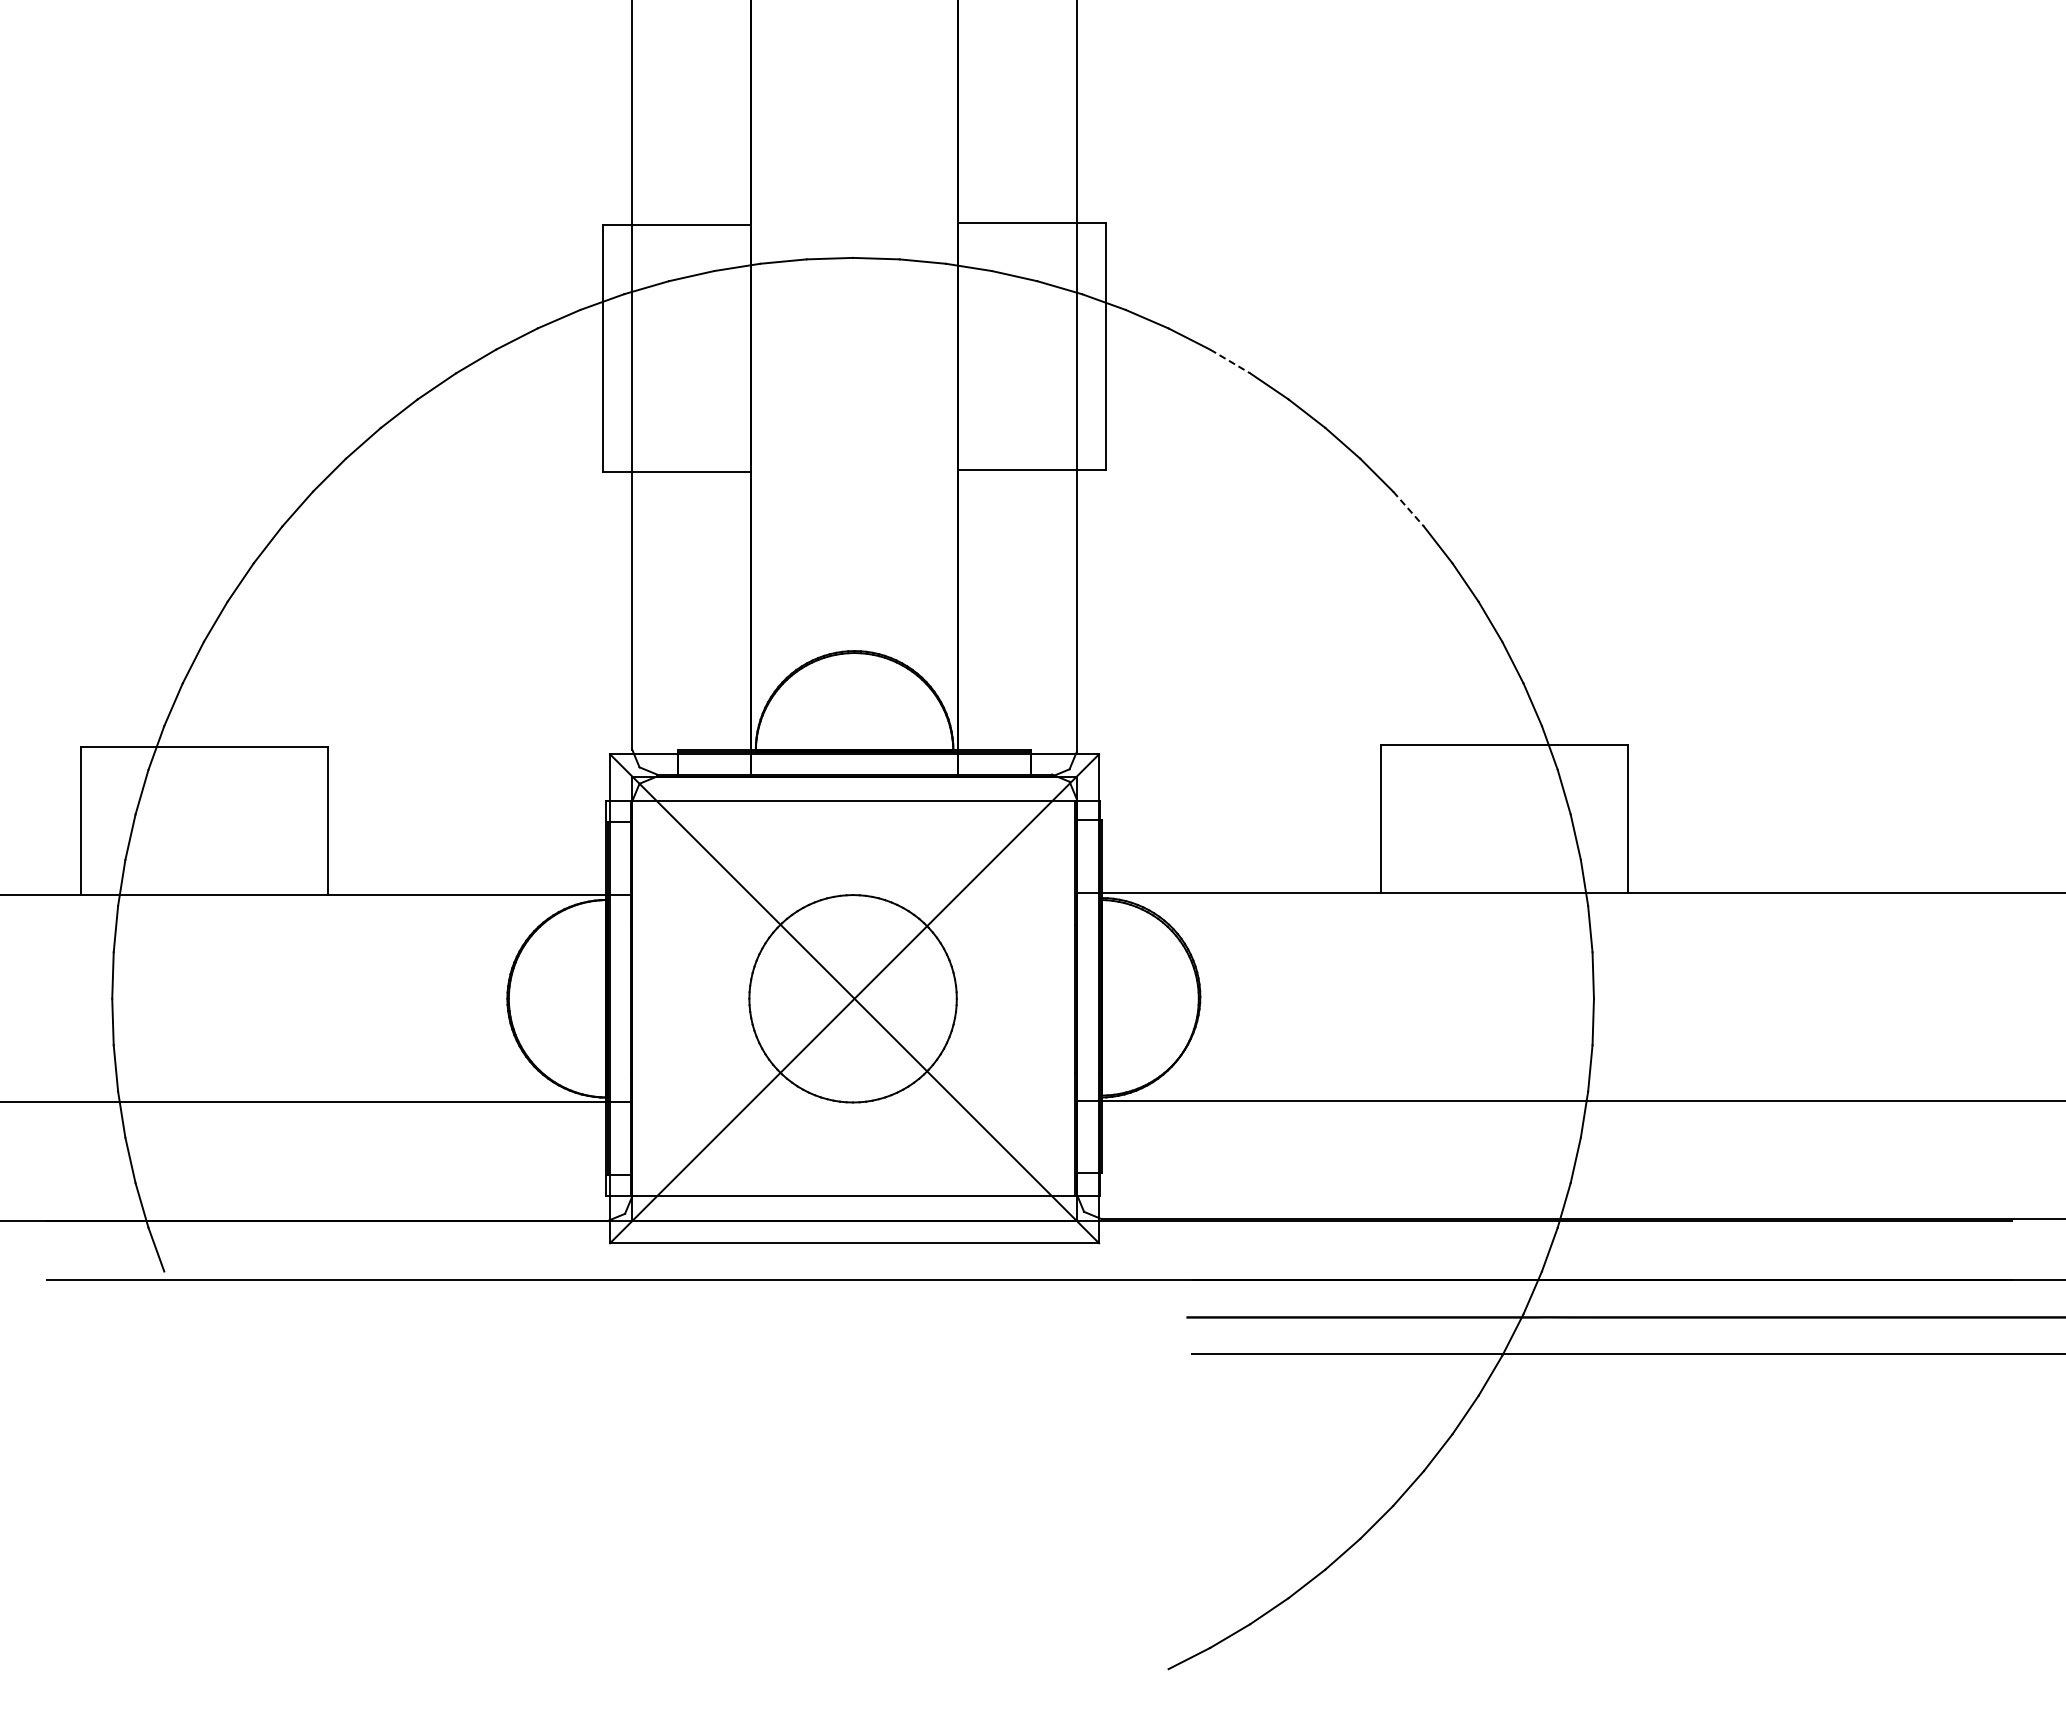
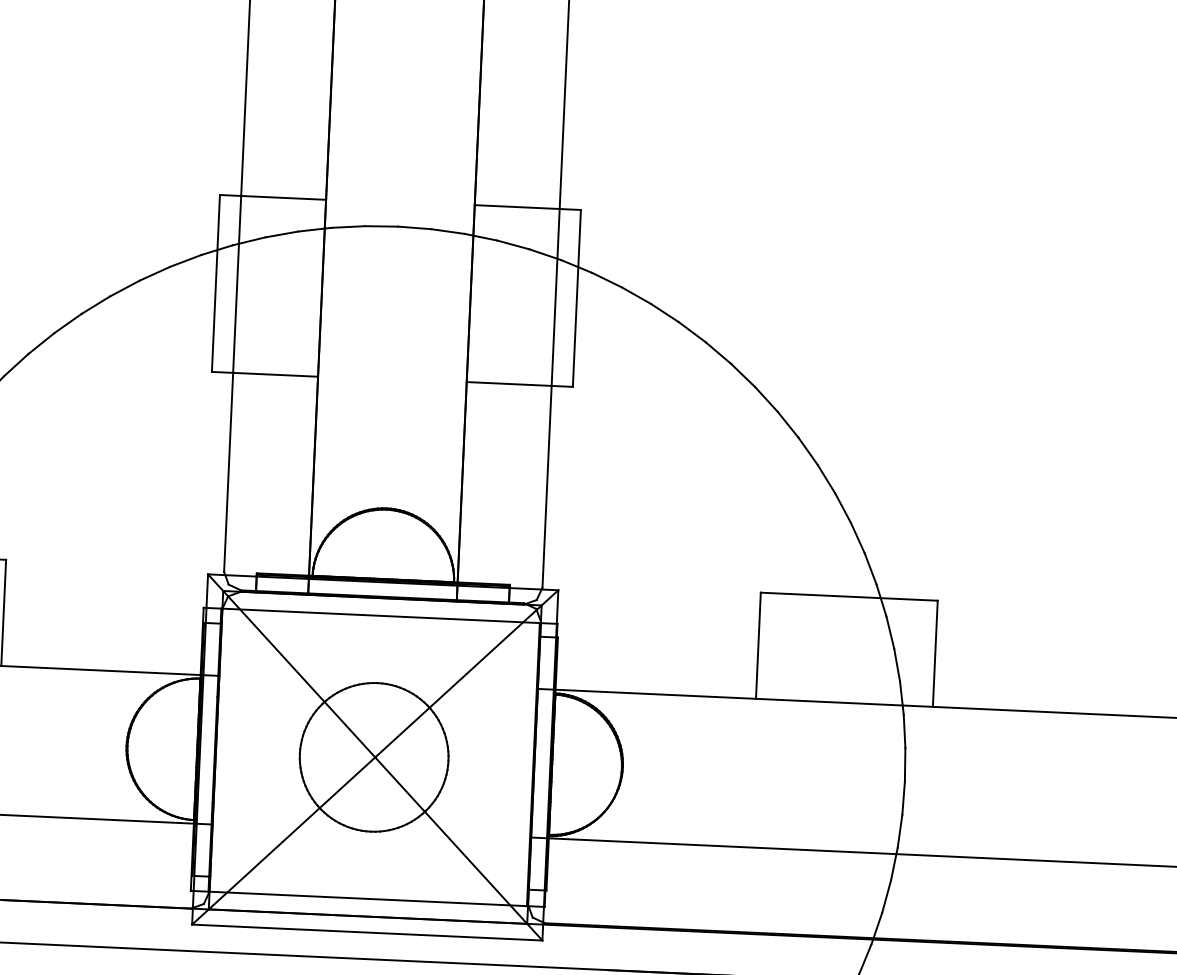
line: (1230, 361) -> (665, 313), dashed -> solid
line: (1408, 509) -> (787, 424), dashed -> solid

